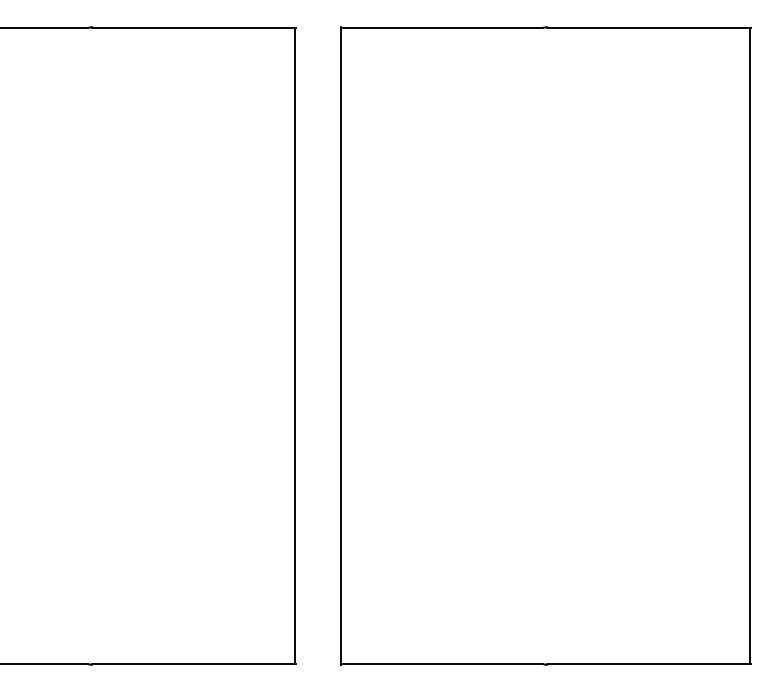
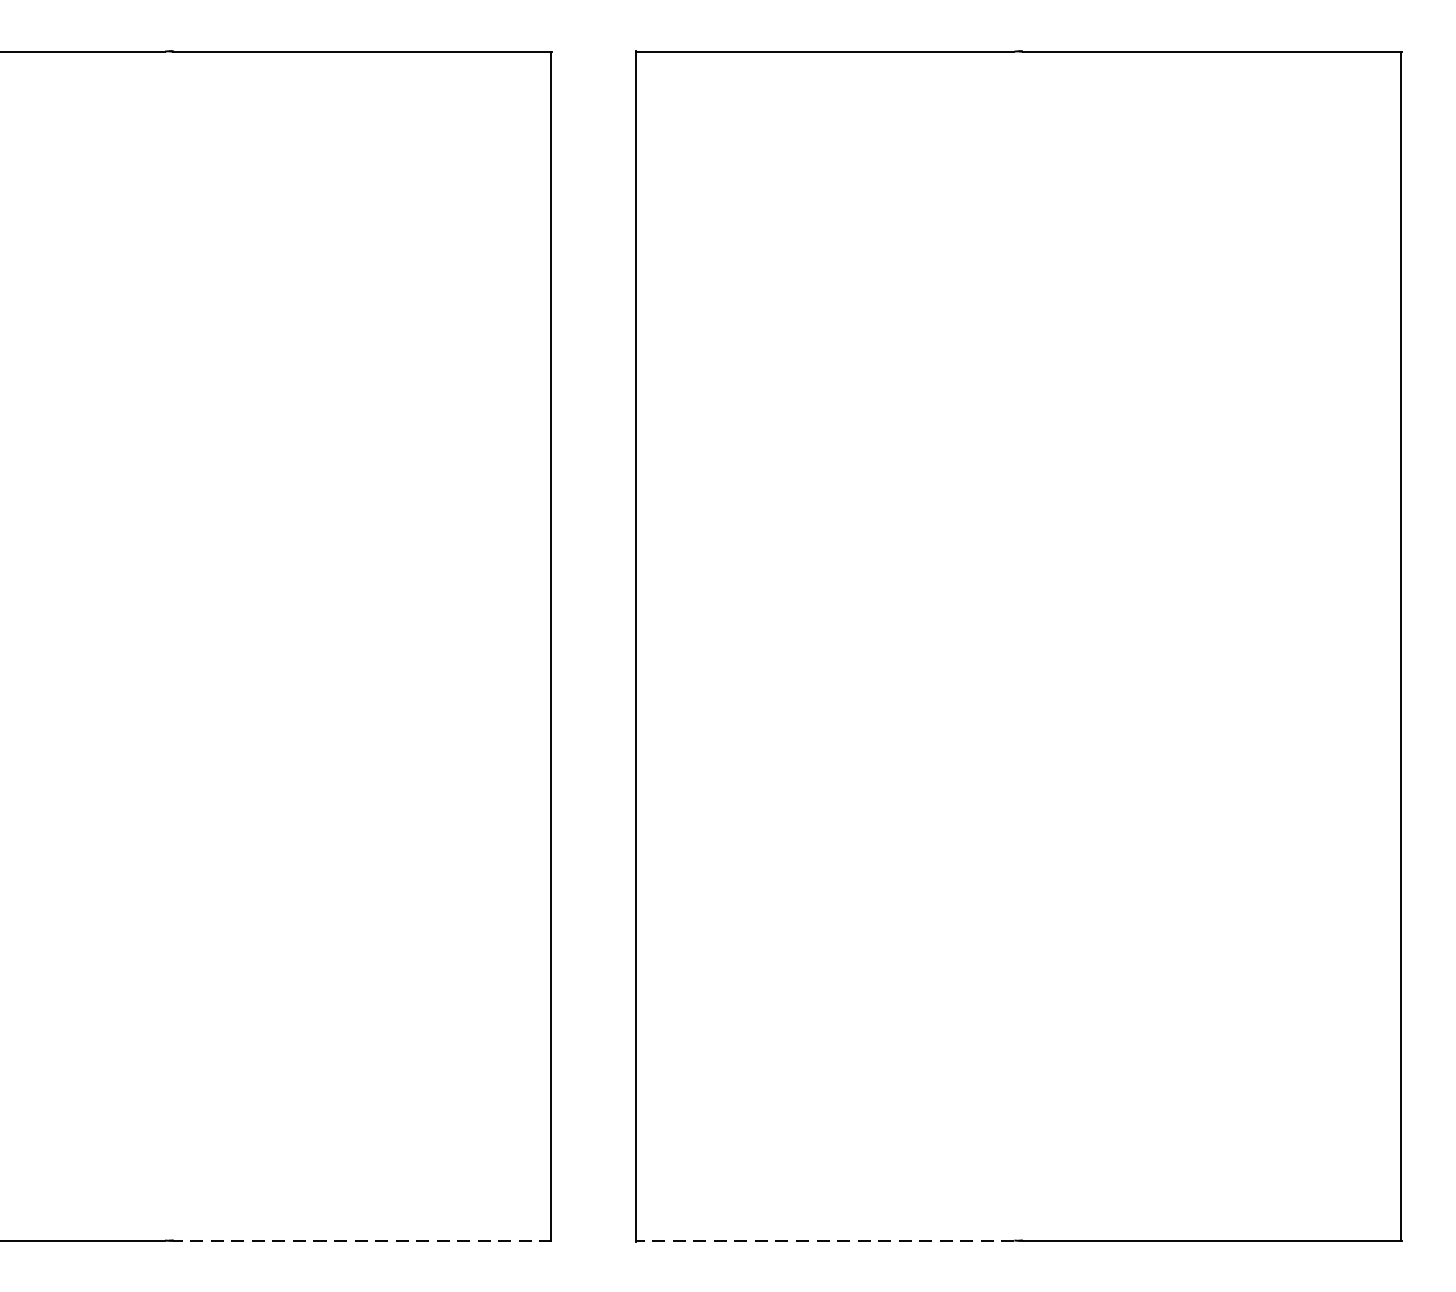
line: (194, 664) -> (363, 1240), solid -> dashed
line: (441, 664) -> (824, 1240), solid -> dashed

